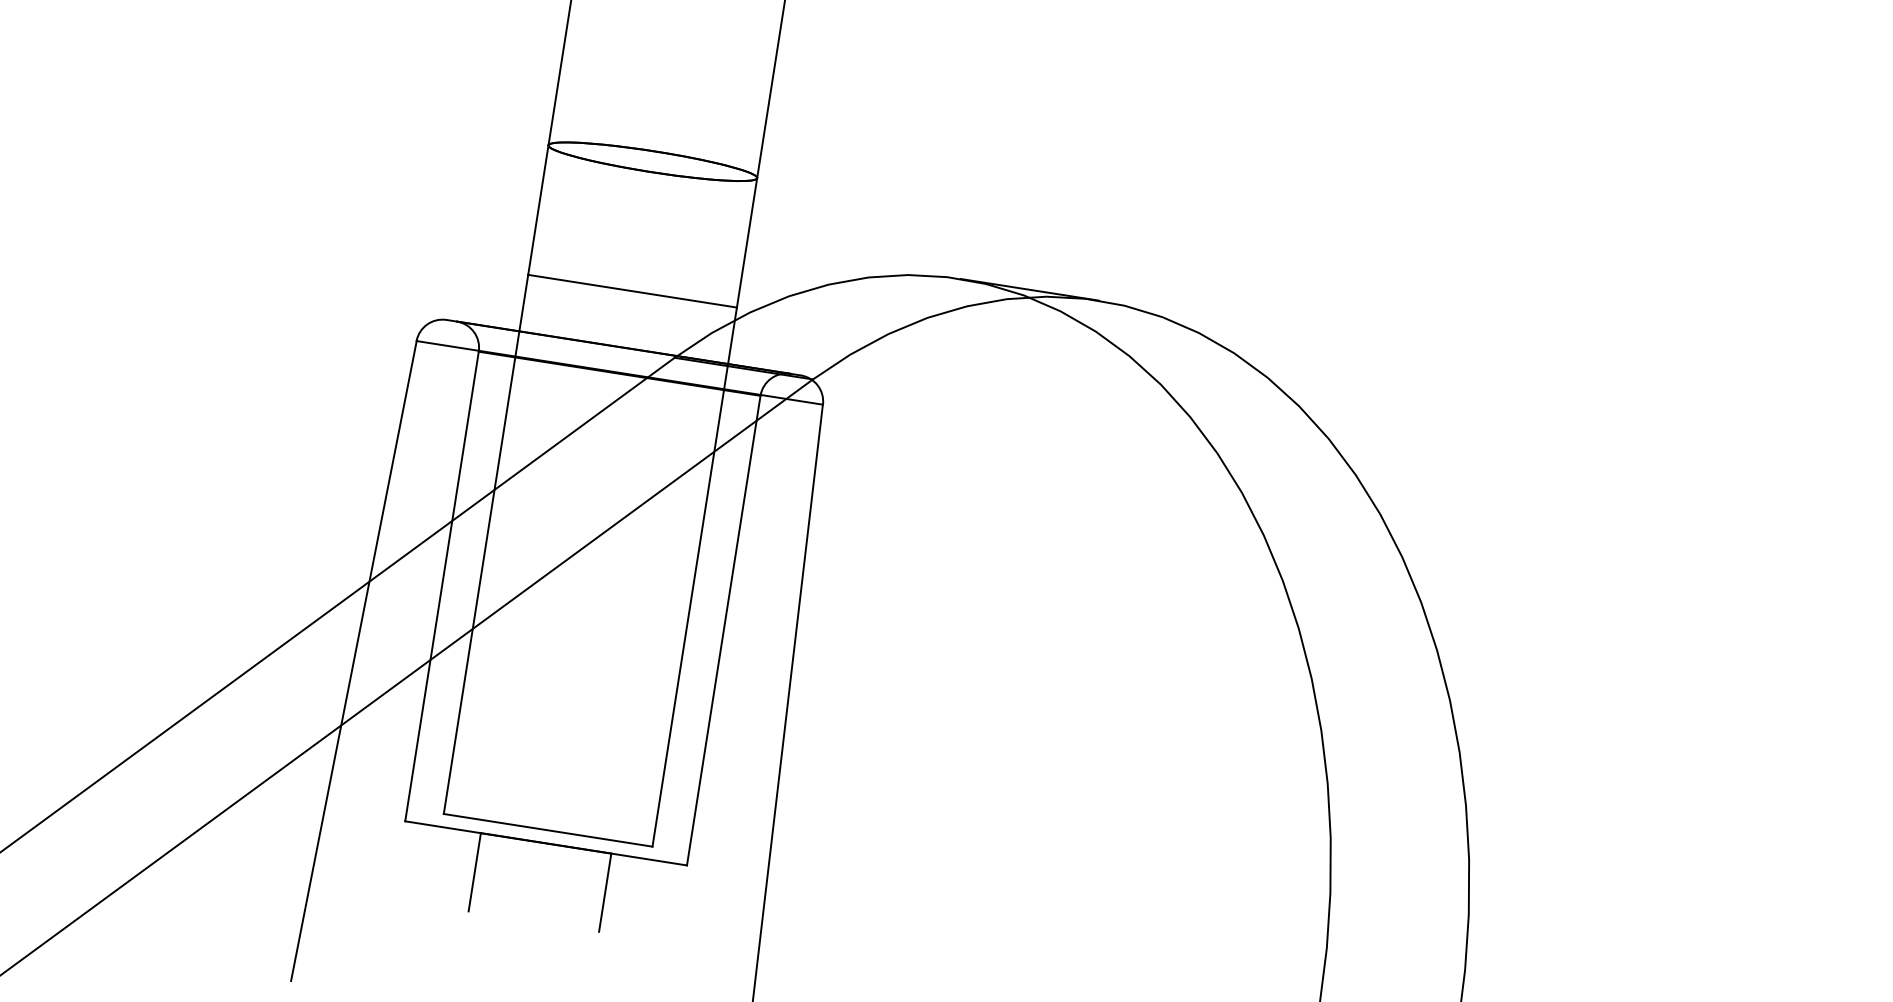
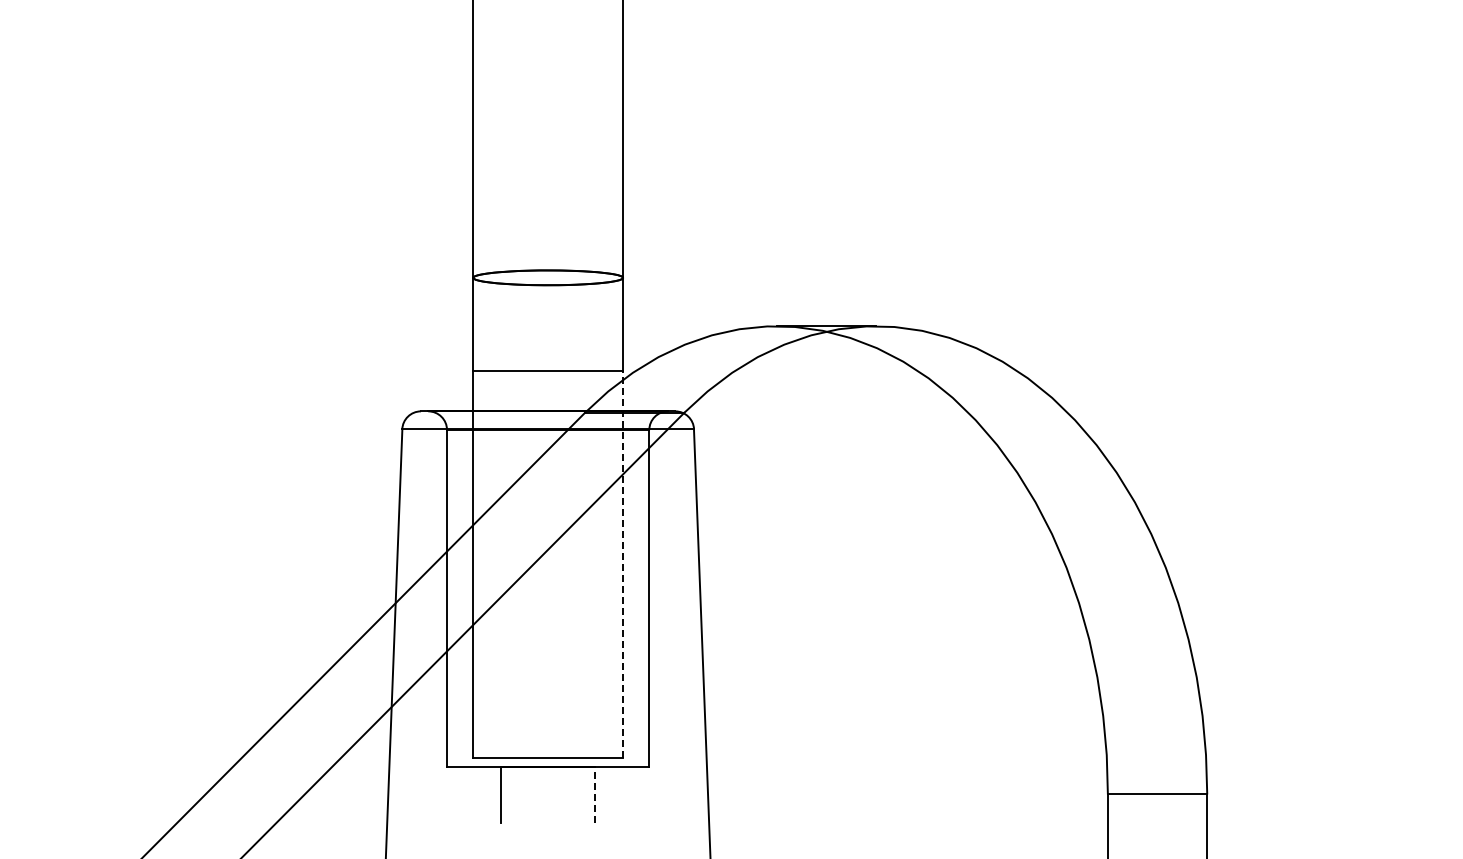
line: (695, 577) -> (623, 564), solid -> dashed
line: (606, 891) -> (595, 794), solid -> dashed

